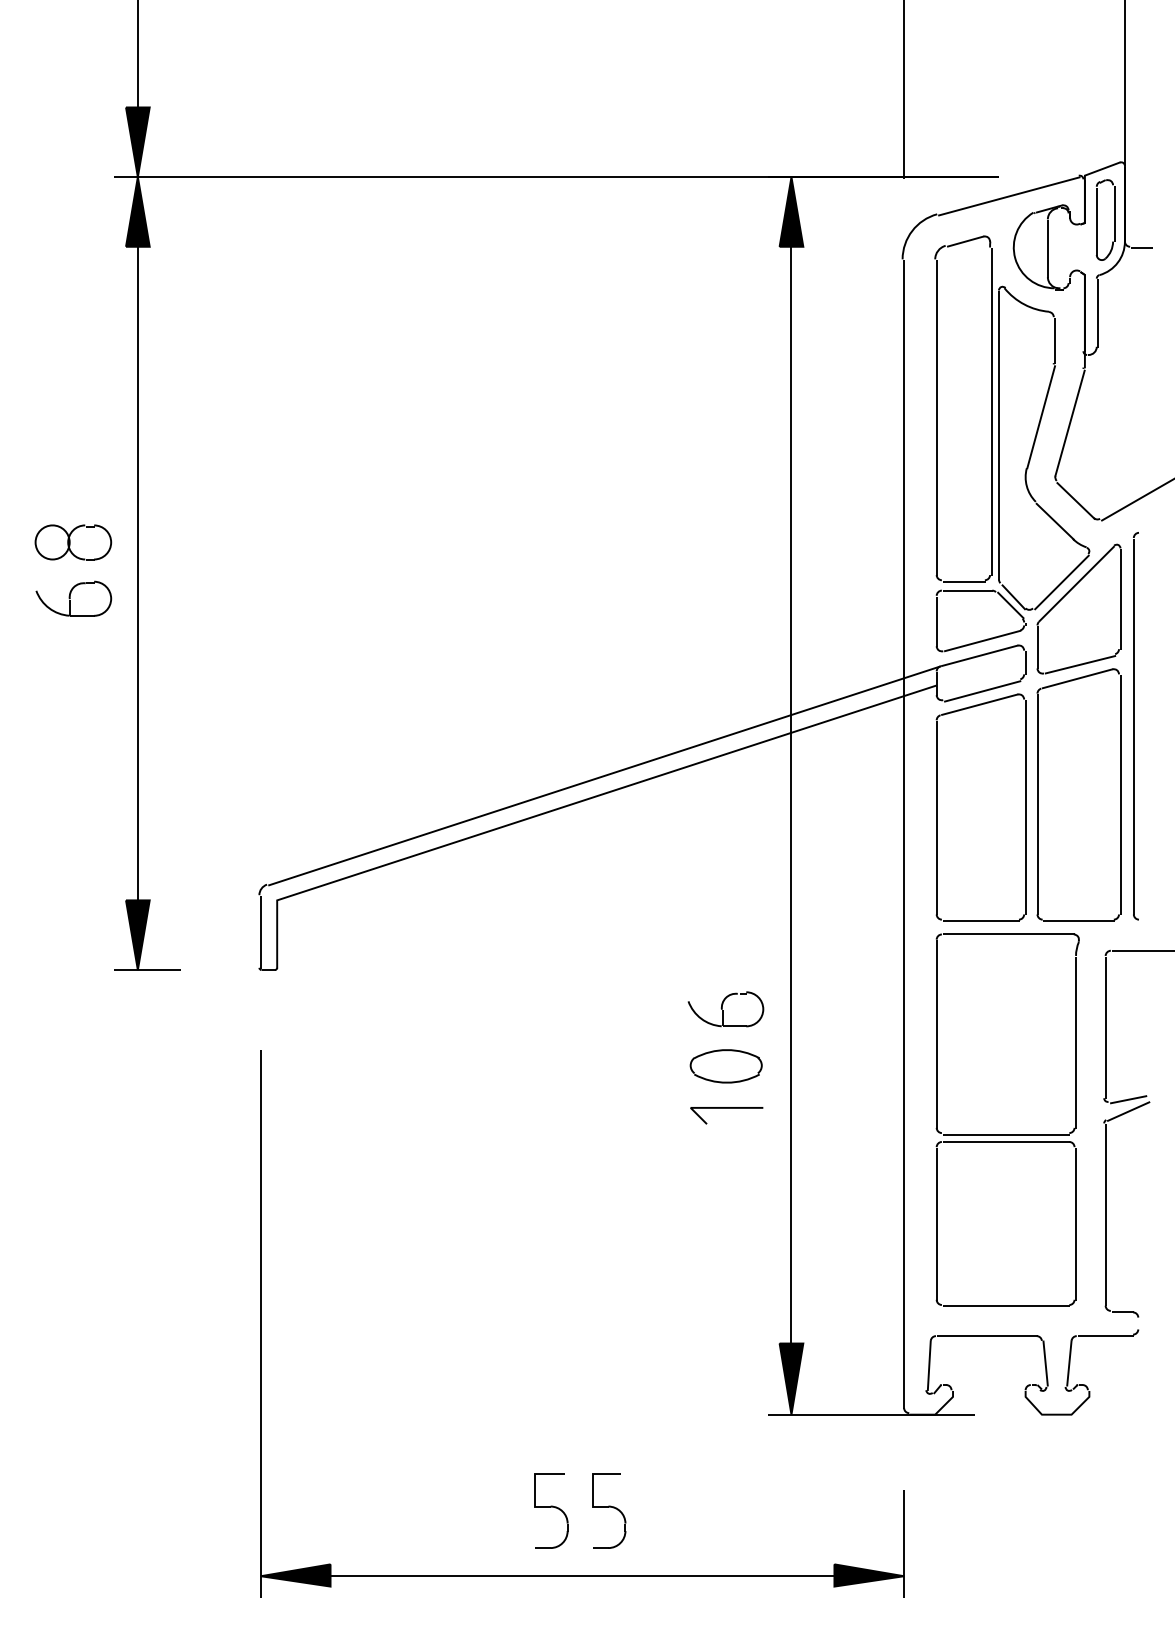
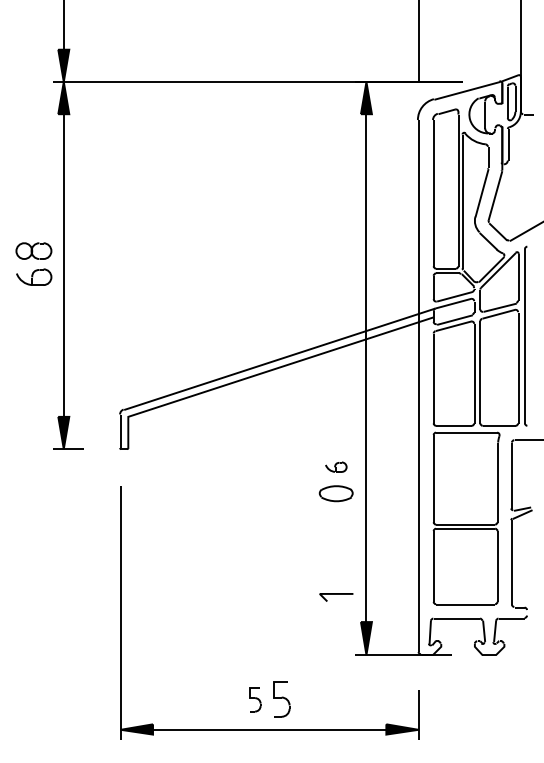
part: (726, 1007) -> (336, 466), size x0.6
curve: (726, 1109) -> (336, 594), moved
part: (551, 1510) -> (255, 699), size x0.7

